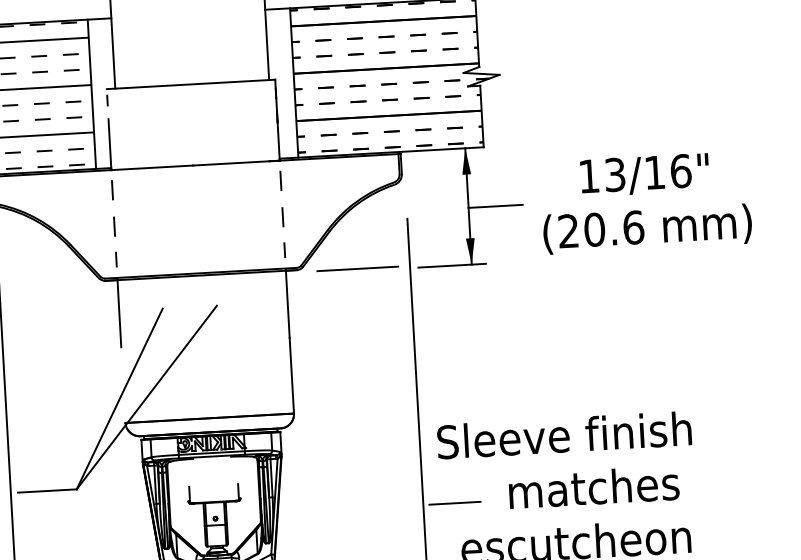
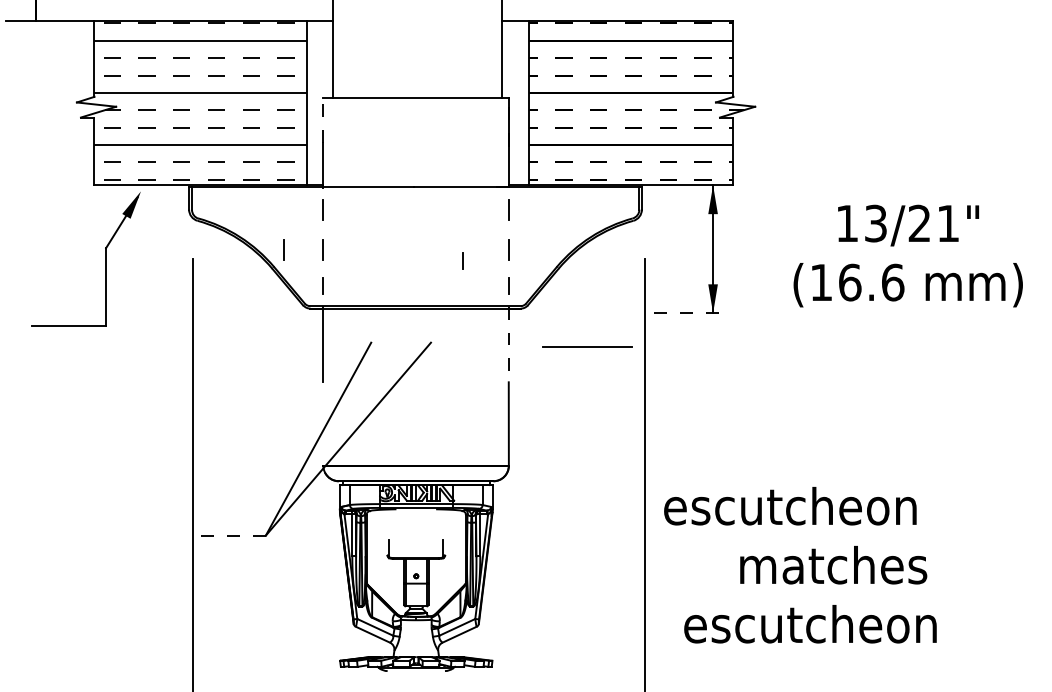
text: (667, 171) -> (933, 223), 13/16" -> 13/21"
line: (495, 206) -> (742, 250), removed
line: (78, 228) -> (283, 249), added
line: (241, 229) -> (462, 260), added
text: (581, 230) -> (835, 282), (20.6 -> (16.6
line: (452, 265) -> (691, 313), solid -> dashed
line: (357, 268) -> (587, 346), moved
line: (287, 303) -> (508, 344), solid -> dashed
text: (563, 434) -> (803, 505), Sleeve finish -> escutcheon
line: (47, 490) -> (233, 535), solid -> dashed
line: (454, 503) -> (679, 574), removed

